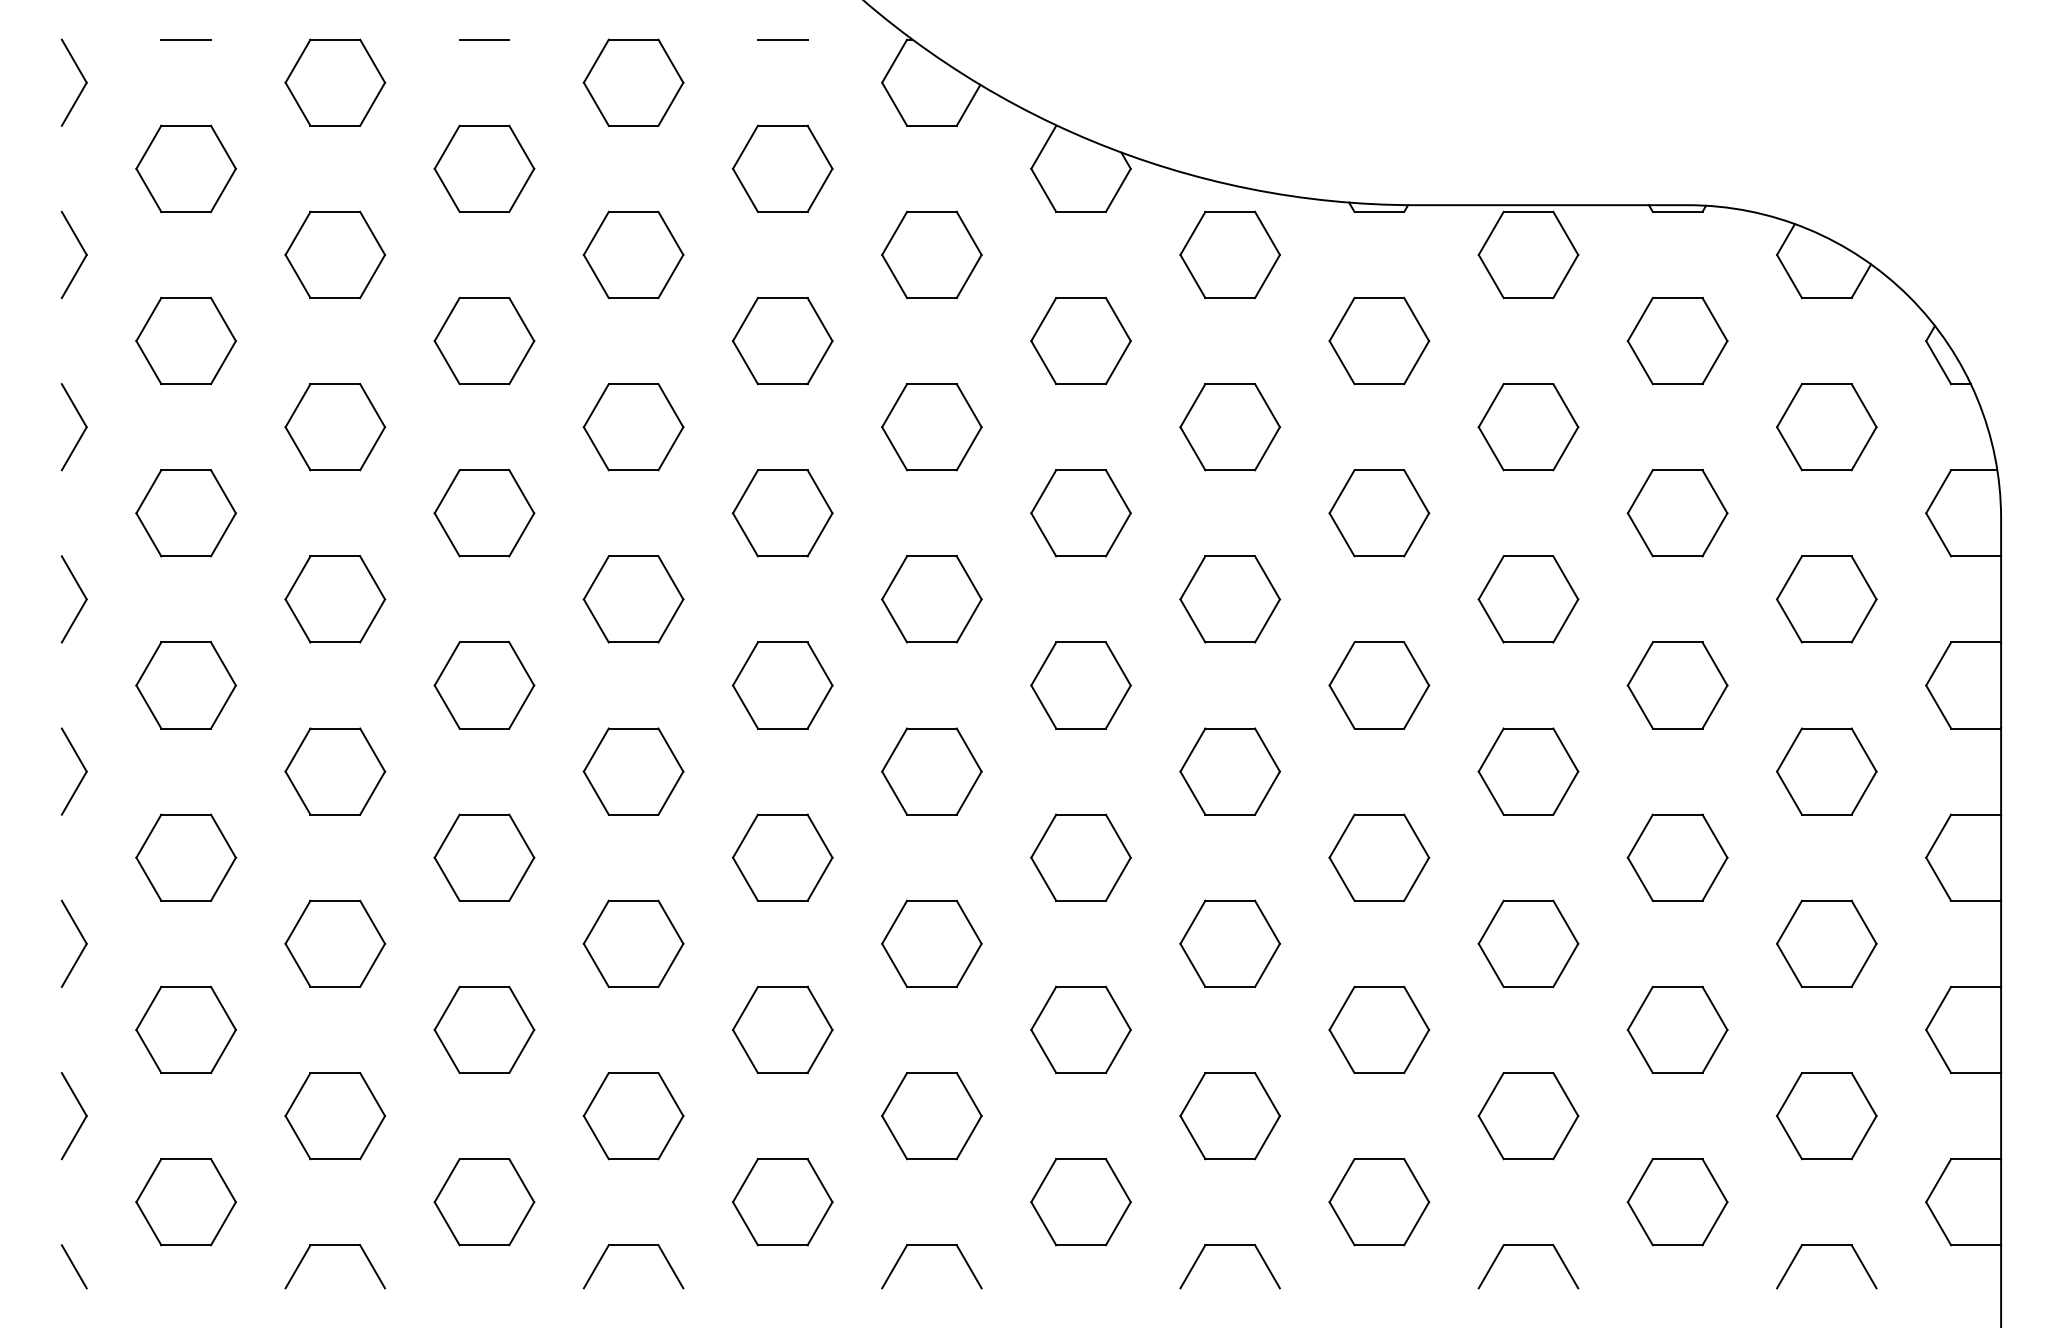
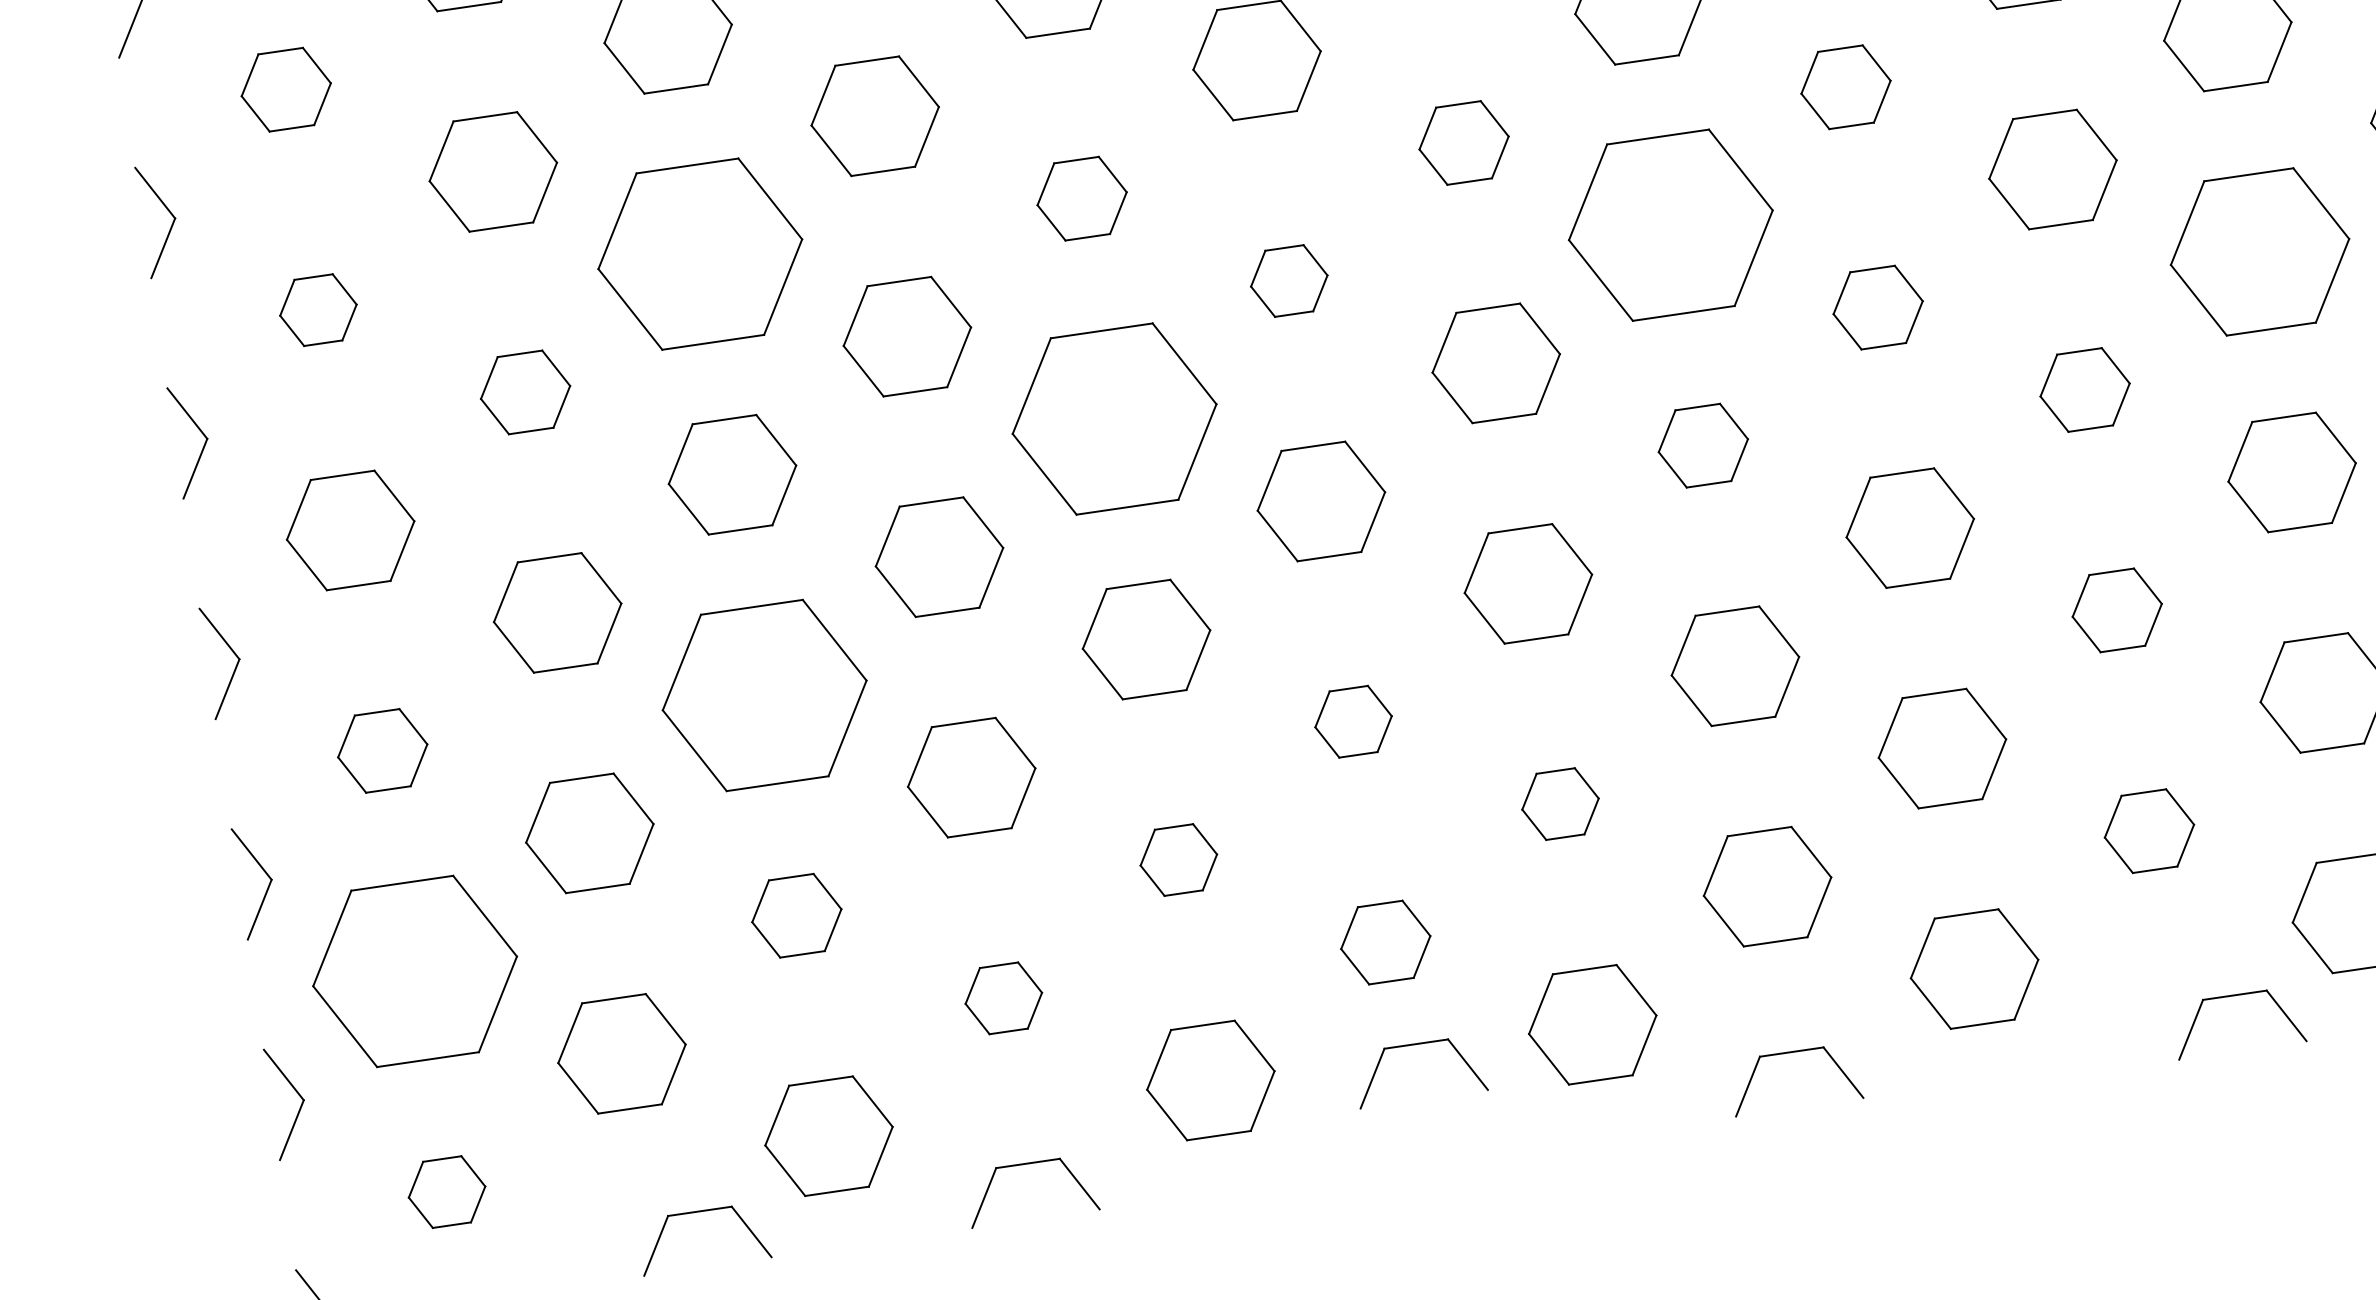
part: (185, 341) -> (285, 90), size x0.7
part: (185, 513) -> (317, 310), size x0.6
part: (484, 513) -> (700, 254), size x1.6
part: (782, 513) -> (1081, 198), size x0.7
part: (1080, 513) -> (1463, 143), size x0.7
part: (1379, 513) -> (1846, 87), size x0.7
part: (335, 599) -> (525, 392), size x0.7
part: (931, 599) -> (1288, 281), size x0.6
part: (1230, 599) -> (1671, 225), size x1.6
part: (782, 685) -> (1114, 419), size x1.6
part: (1379, 685) -> (1878, 307), size x0.7
part: (1677, 685) -> (2259, 251), size x1.4
part: (1230, 771) -> (1703, 445), size x0.7
part: (1528, 771) -> (2085, 389), size x0.7
part: (185, 857) -> (381, 750), size x0.7
part: (484, 857) -> (764, 694), size x1.6
part: (931, 943) -> (1352, 721), size x0.6
part: (1528, 943) -> (2117, 610), size x0.7
part: (185, 1029) -> (414, 970), size x1.6
part: (484, 1029) -> (796, 915), size x0.7
part: (782, 1029) -> (1178, 859), size x0.6
part: (1080, 1029) -> (1559, 803), size x0.6
part: (633, 1116) -> (1003, 998), size x0.6
part: (931, 1116) -> (1385, 943), size x0.7
part: (1528, 1116) -> (2149, 831), size x0.7
part: (185, 1202) -> (446, 1192), size x0.6
part: (335, 1245) -> (700, 1211), moved
part: (931, 1245) -> (1415, 1044), moved
part: (1528, 1245) -> (2234, 995), moved

